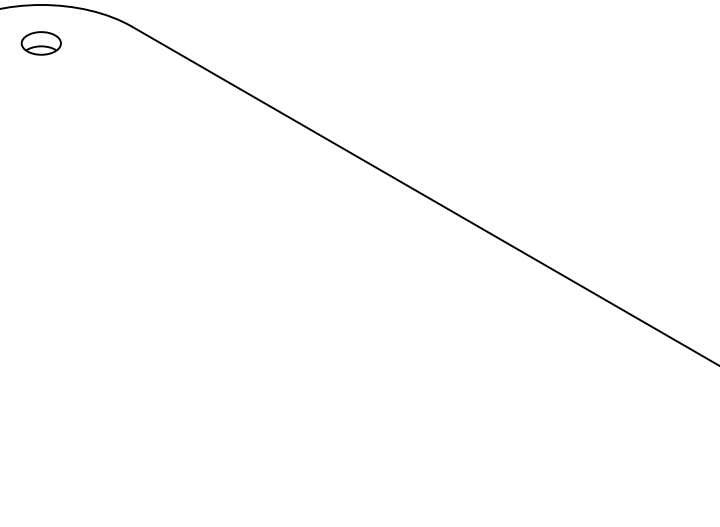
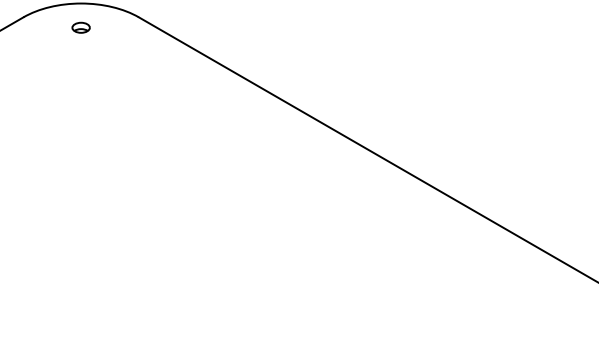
part: (40, 42) -> (80, 27), size x0.7

